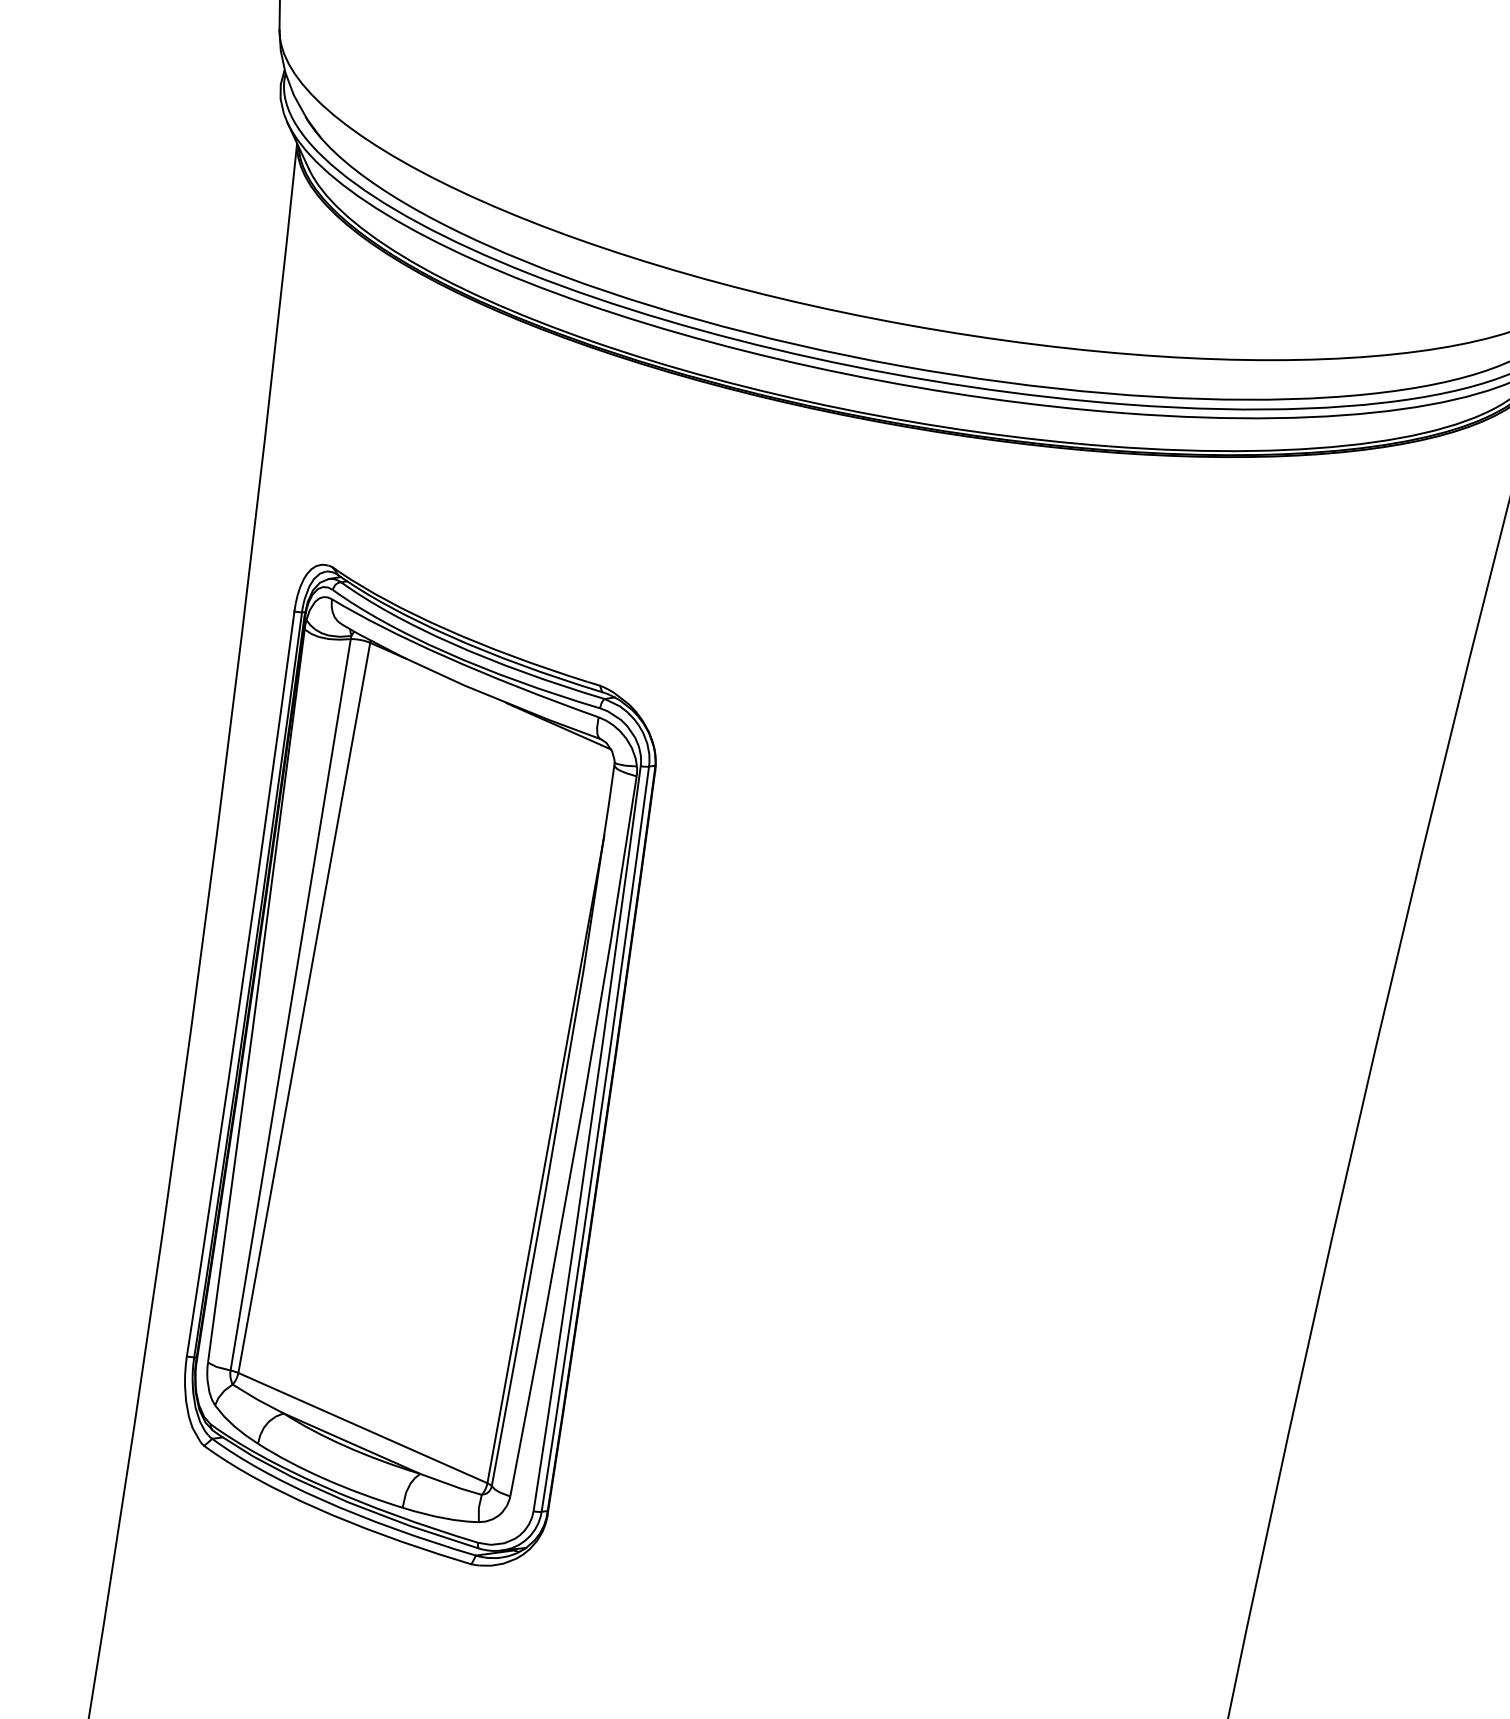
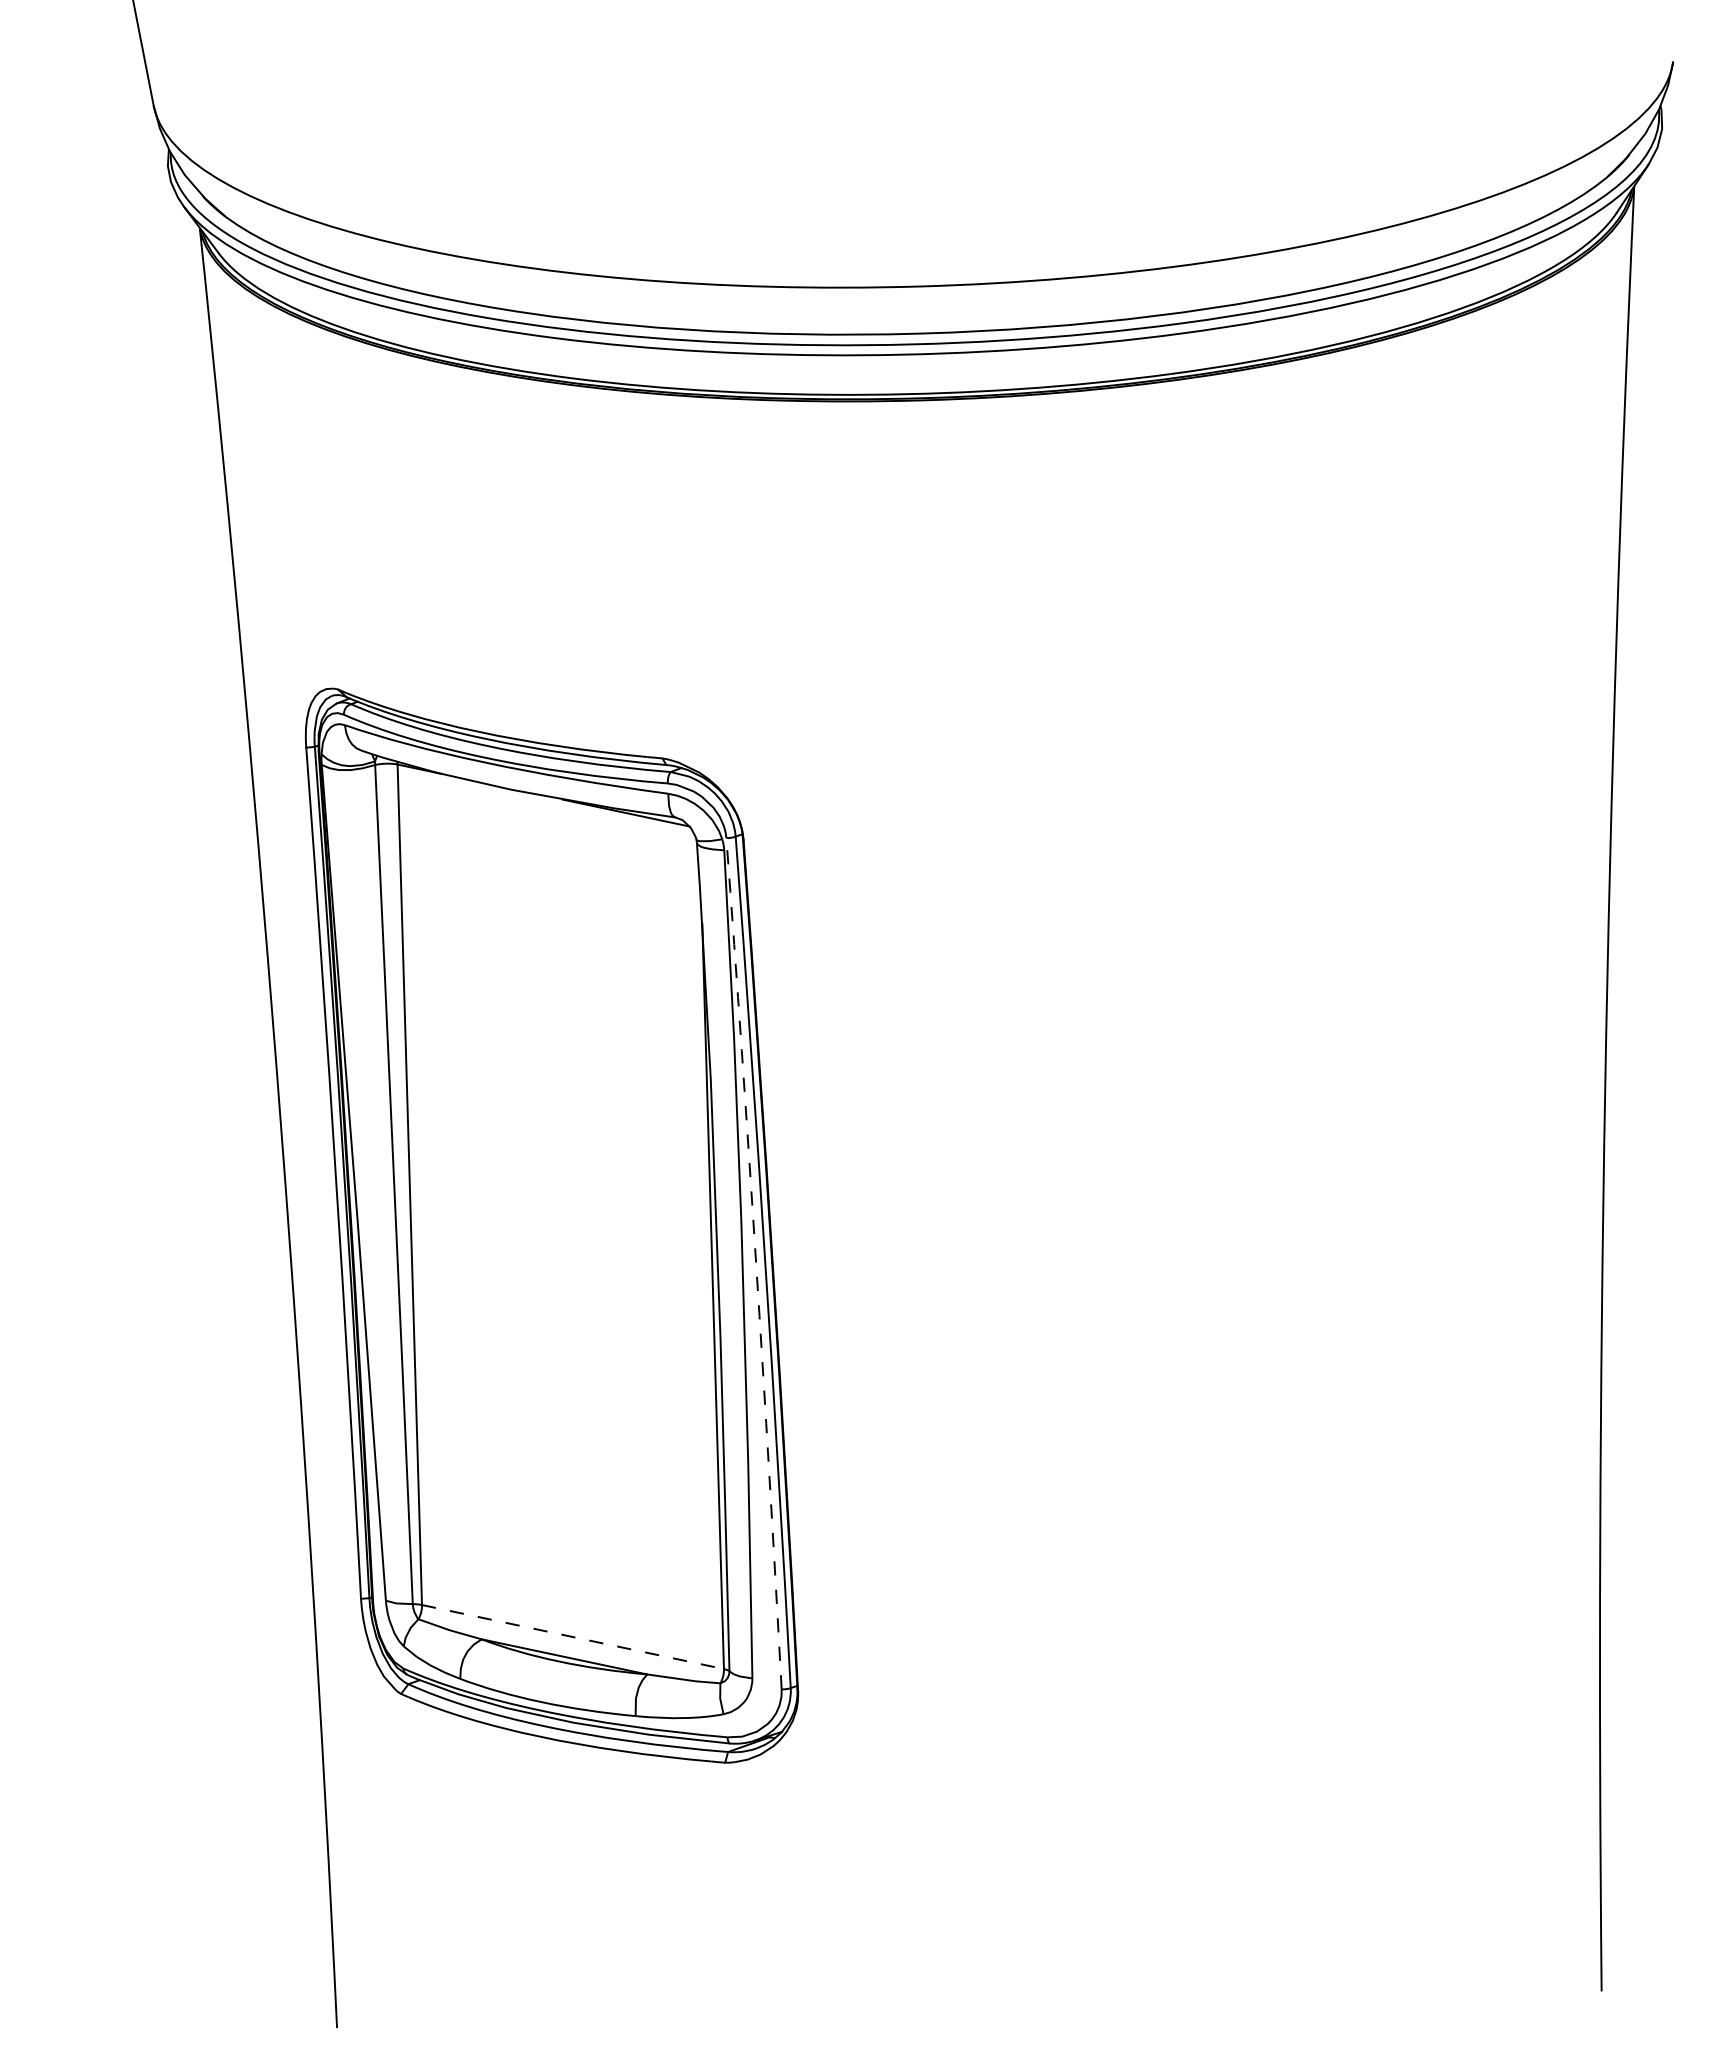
arc: (589, 1138) -> (756, 1263), solid -> dashed
line: (363, 1428) -> (573, 1637), solid -> dashed

